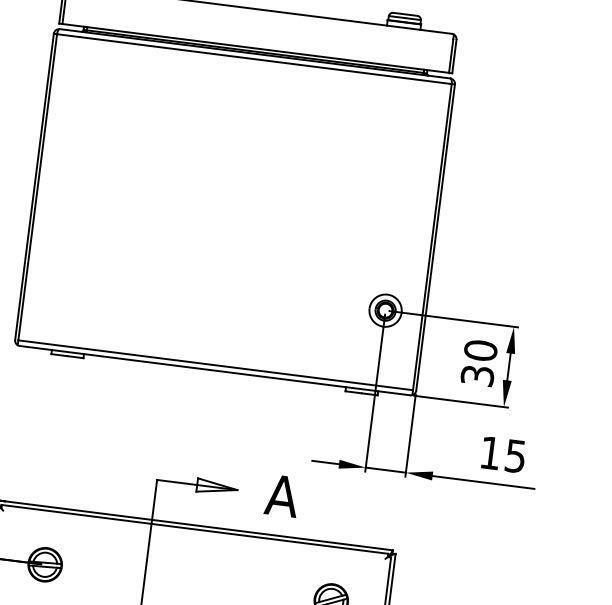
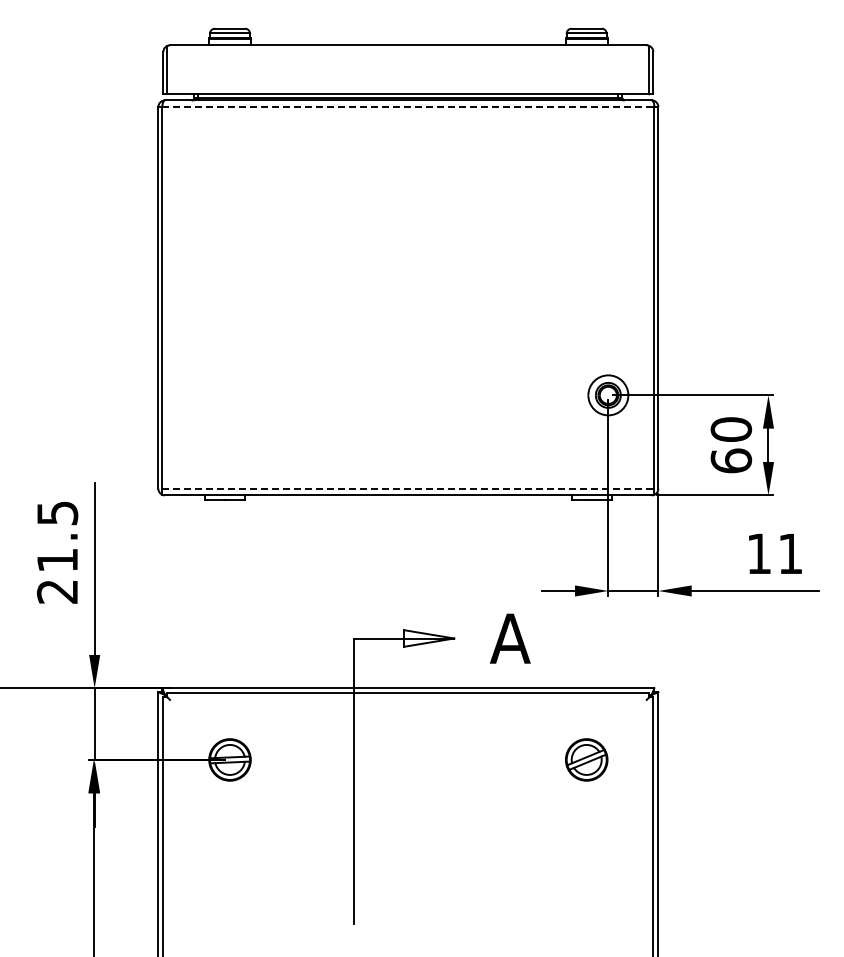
line: (254, 59) -> (408, 107), solid -> dashed
line: (215, 365) -> (408, 488), solid -> dashed
text: (477, 375) -> (731, 460), 30 -> 60
text: (515, 455) -> (790, 553), 15 -> 11

